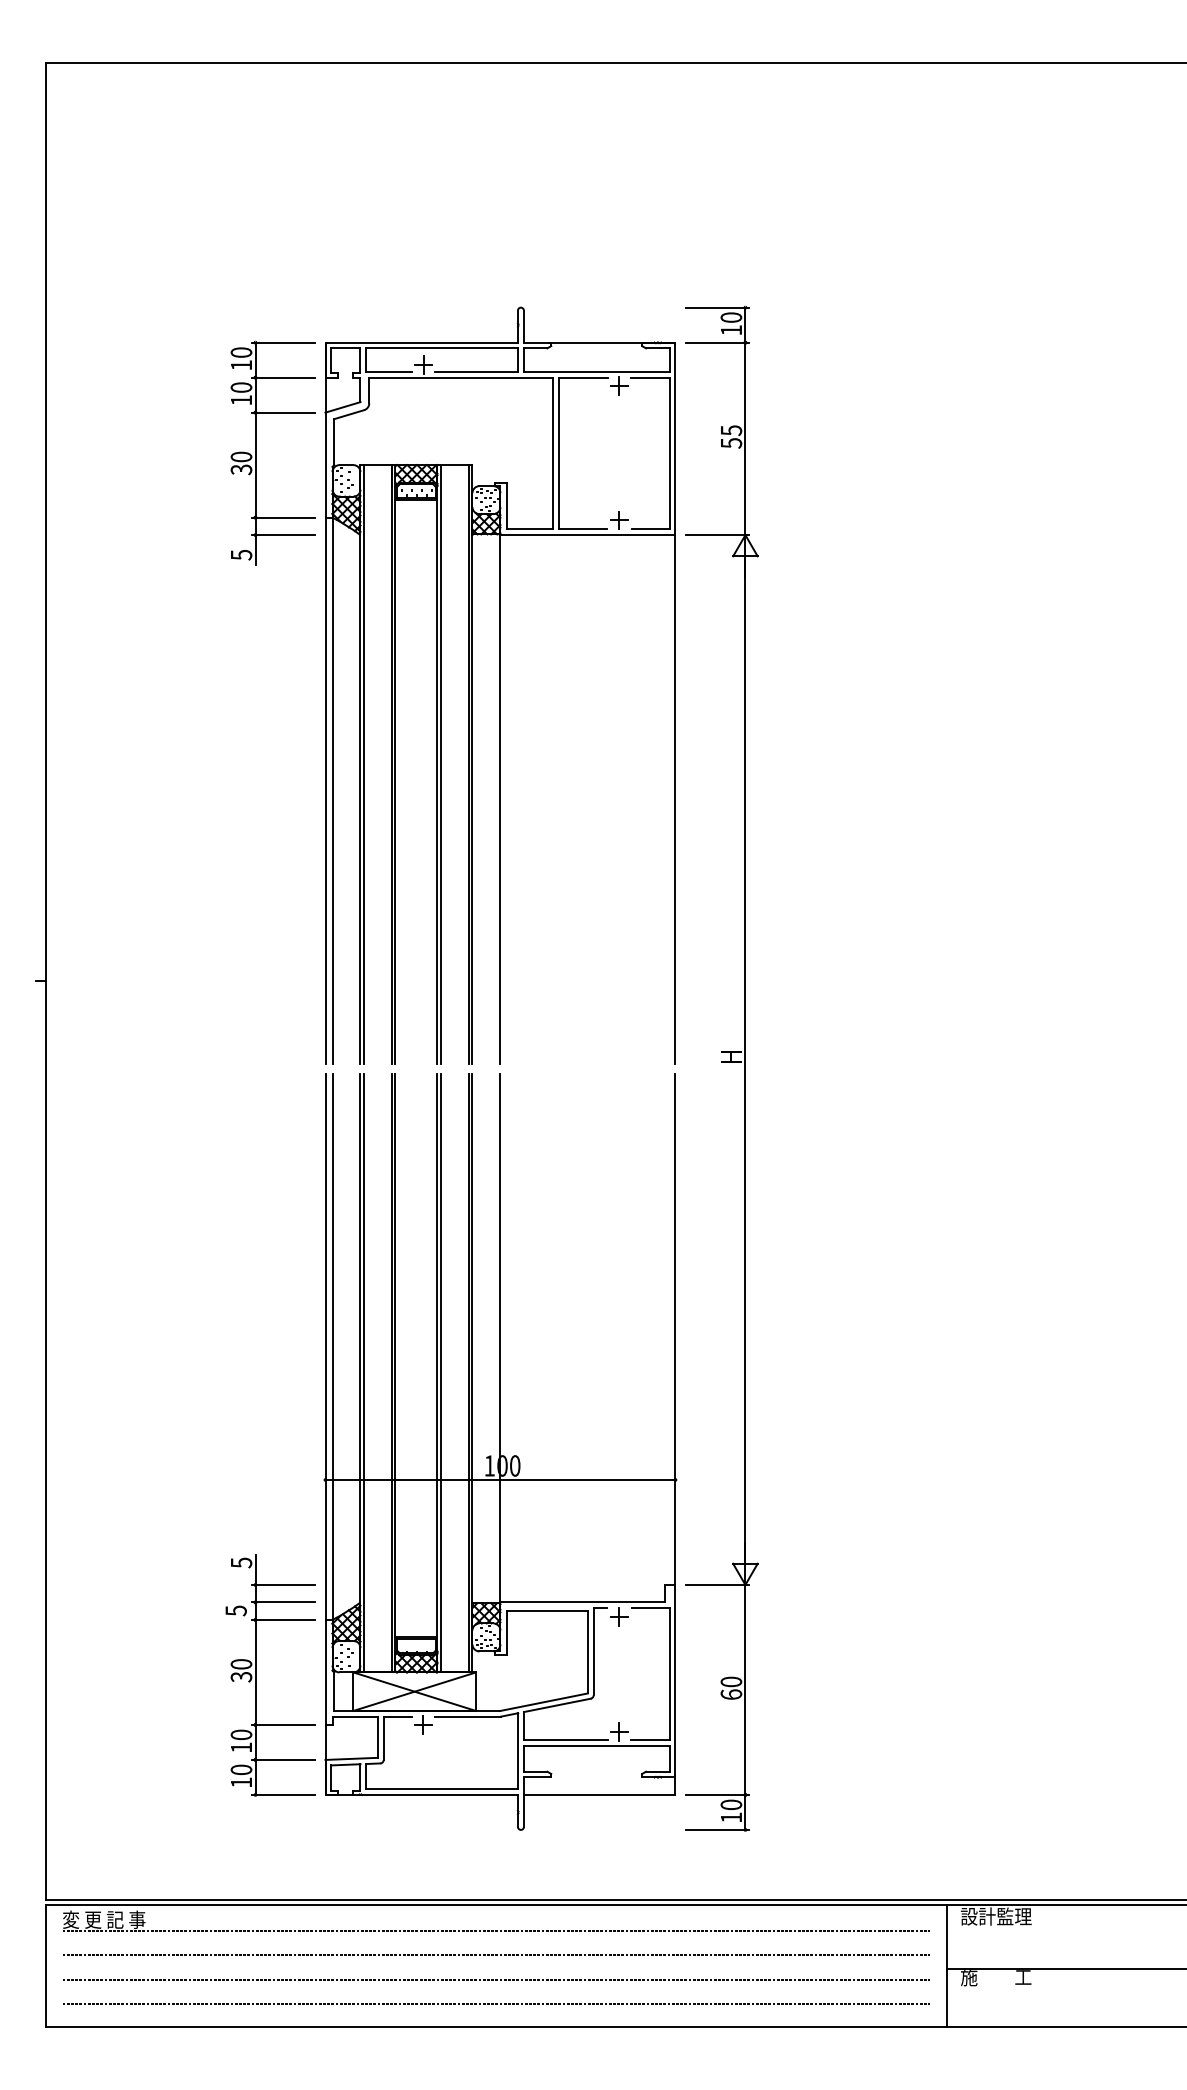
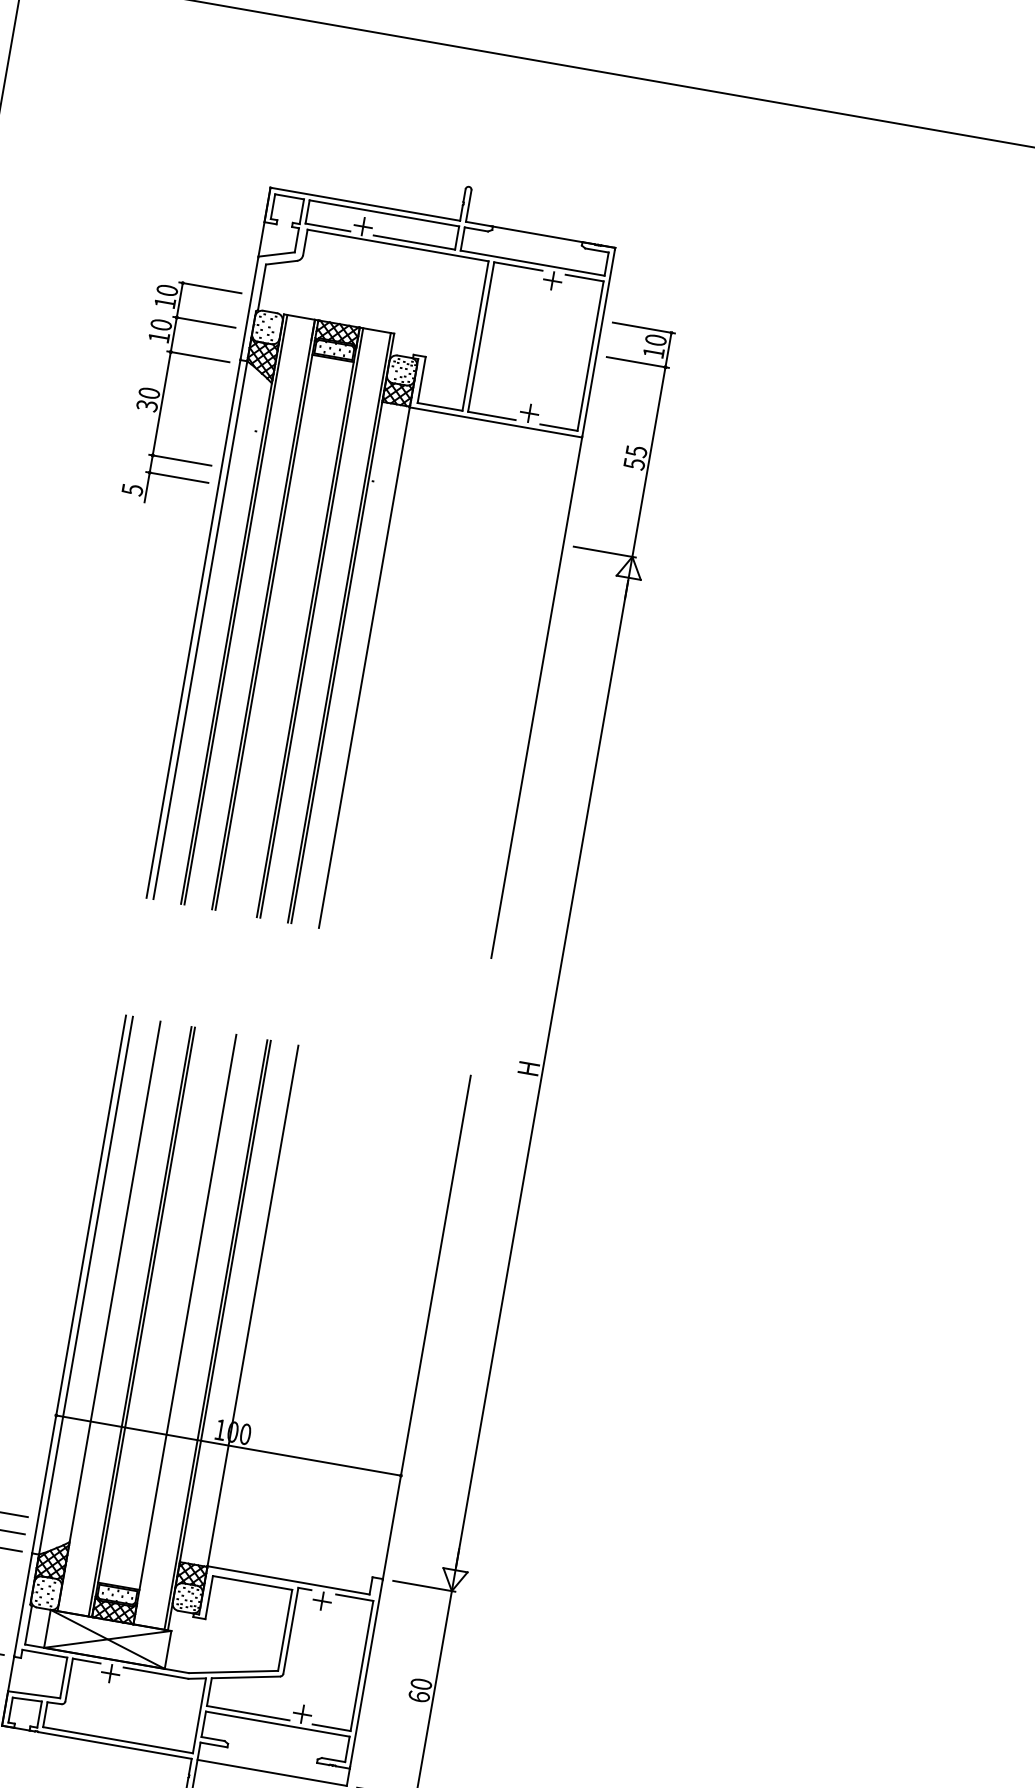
part: (499, 685) -> (382, 555), moved
line: (363, 1373) -> (111, 1317), removed
line: (440, 1373) -> (187, 1330), removed

